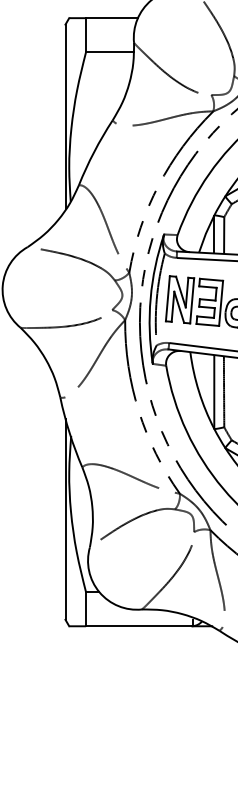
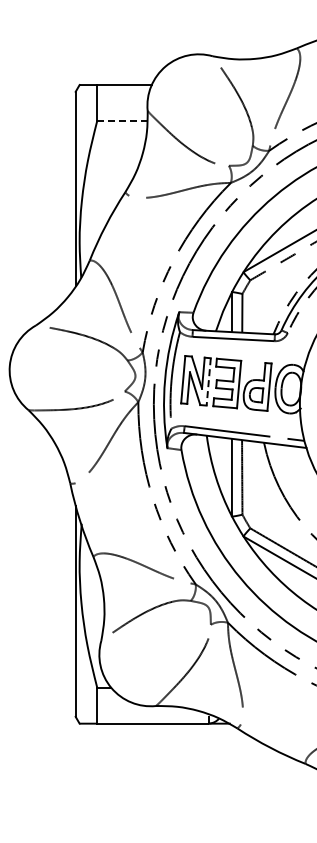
line: (110, 51) -> (122, 120), solid -> dashed
line: (191, 300) -> (208, 381), solid -> dashed

